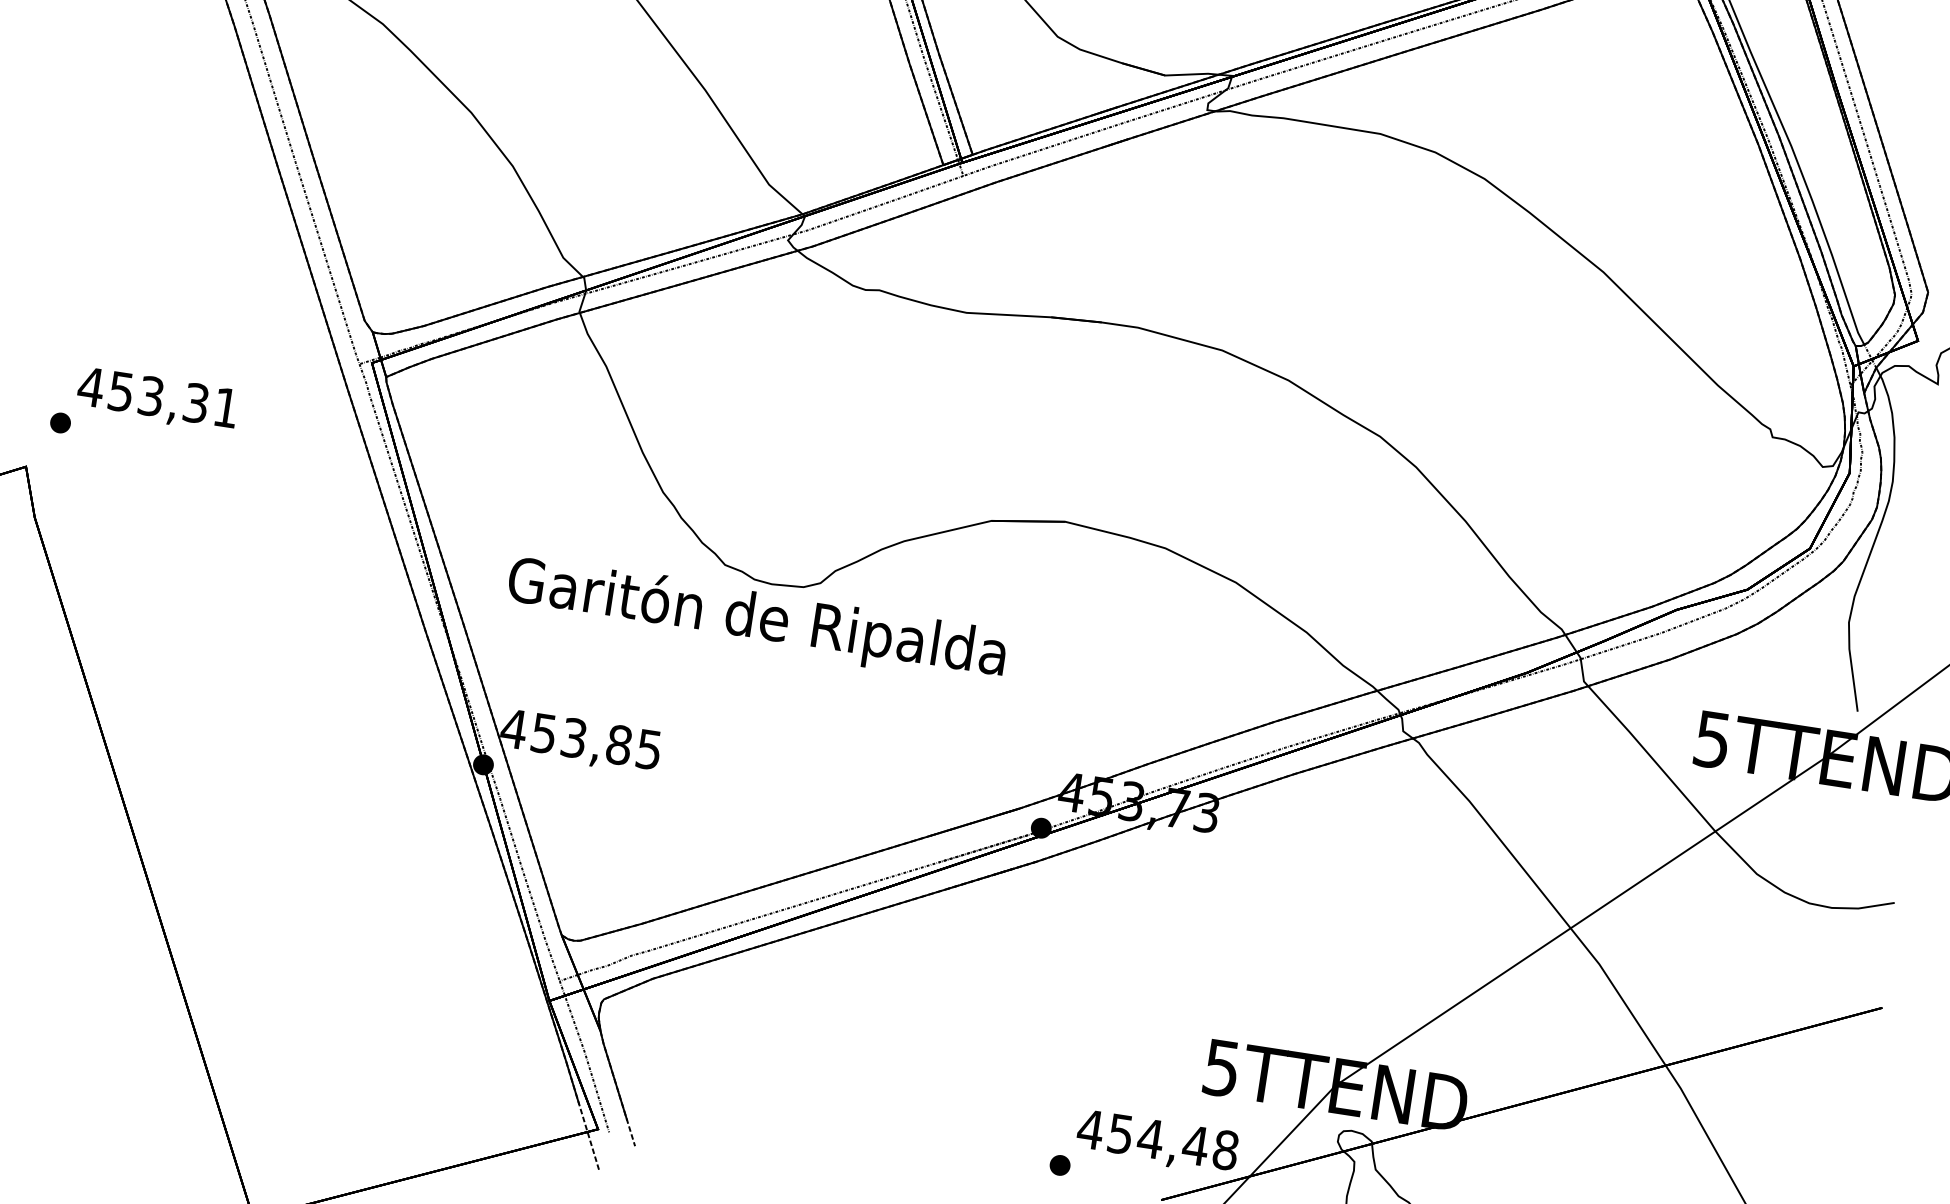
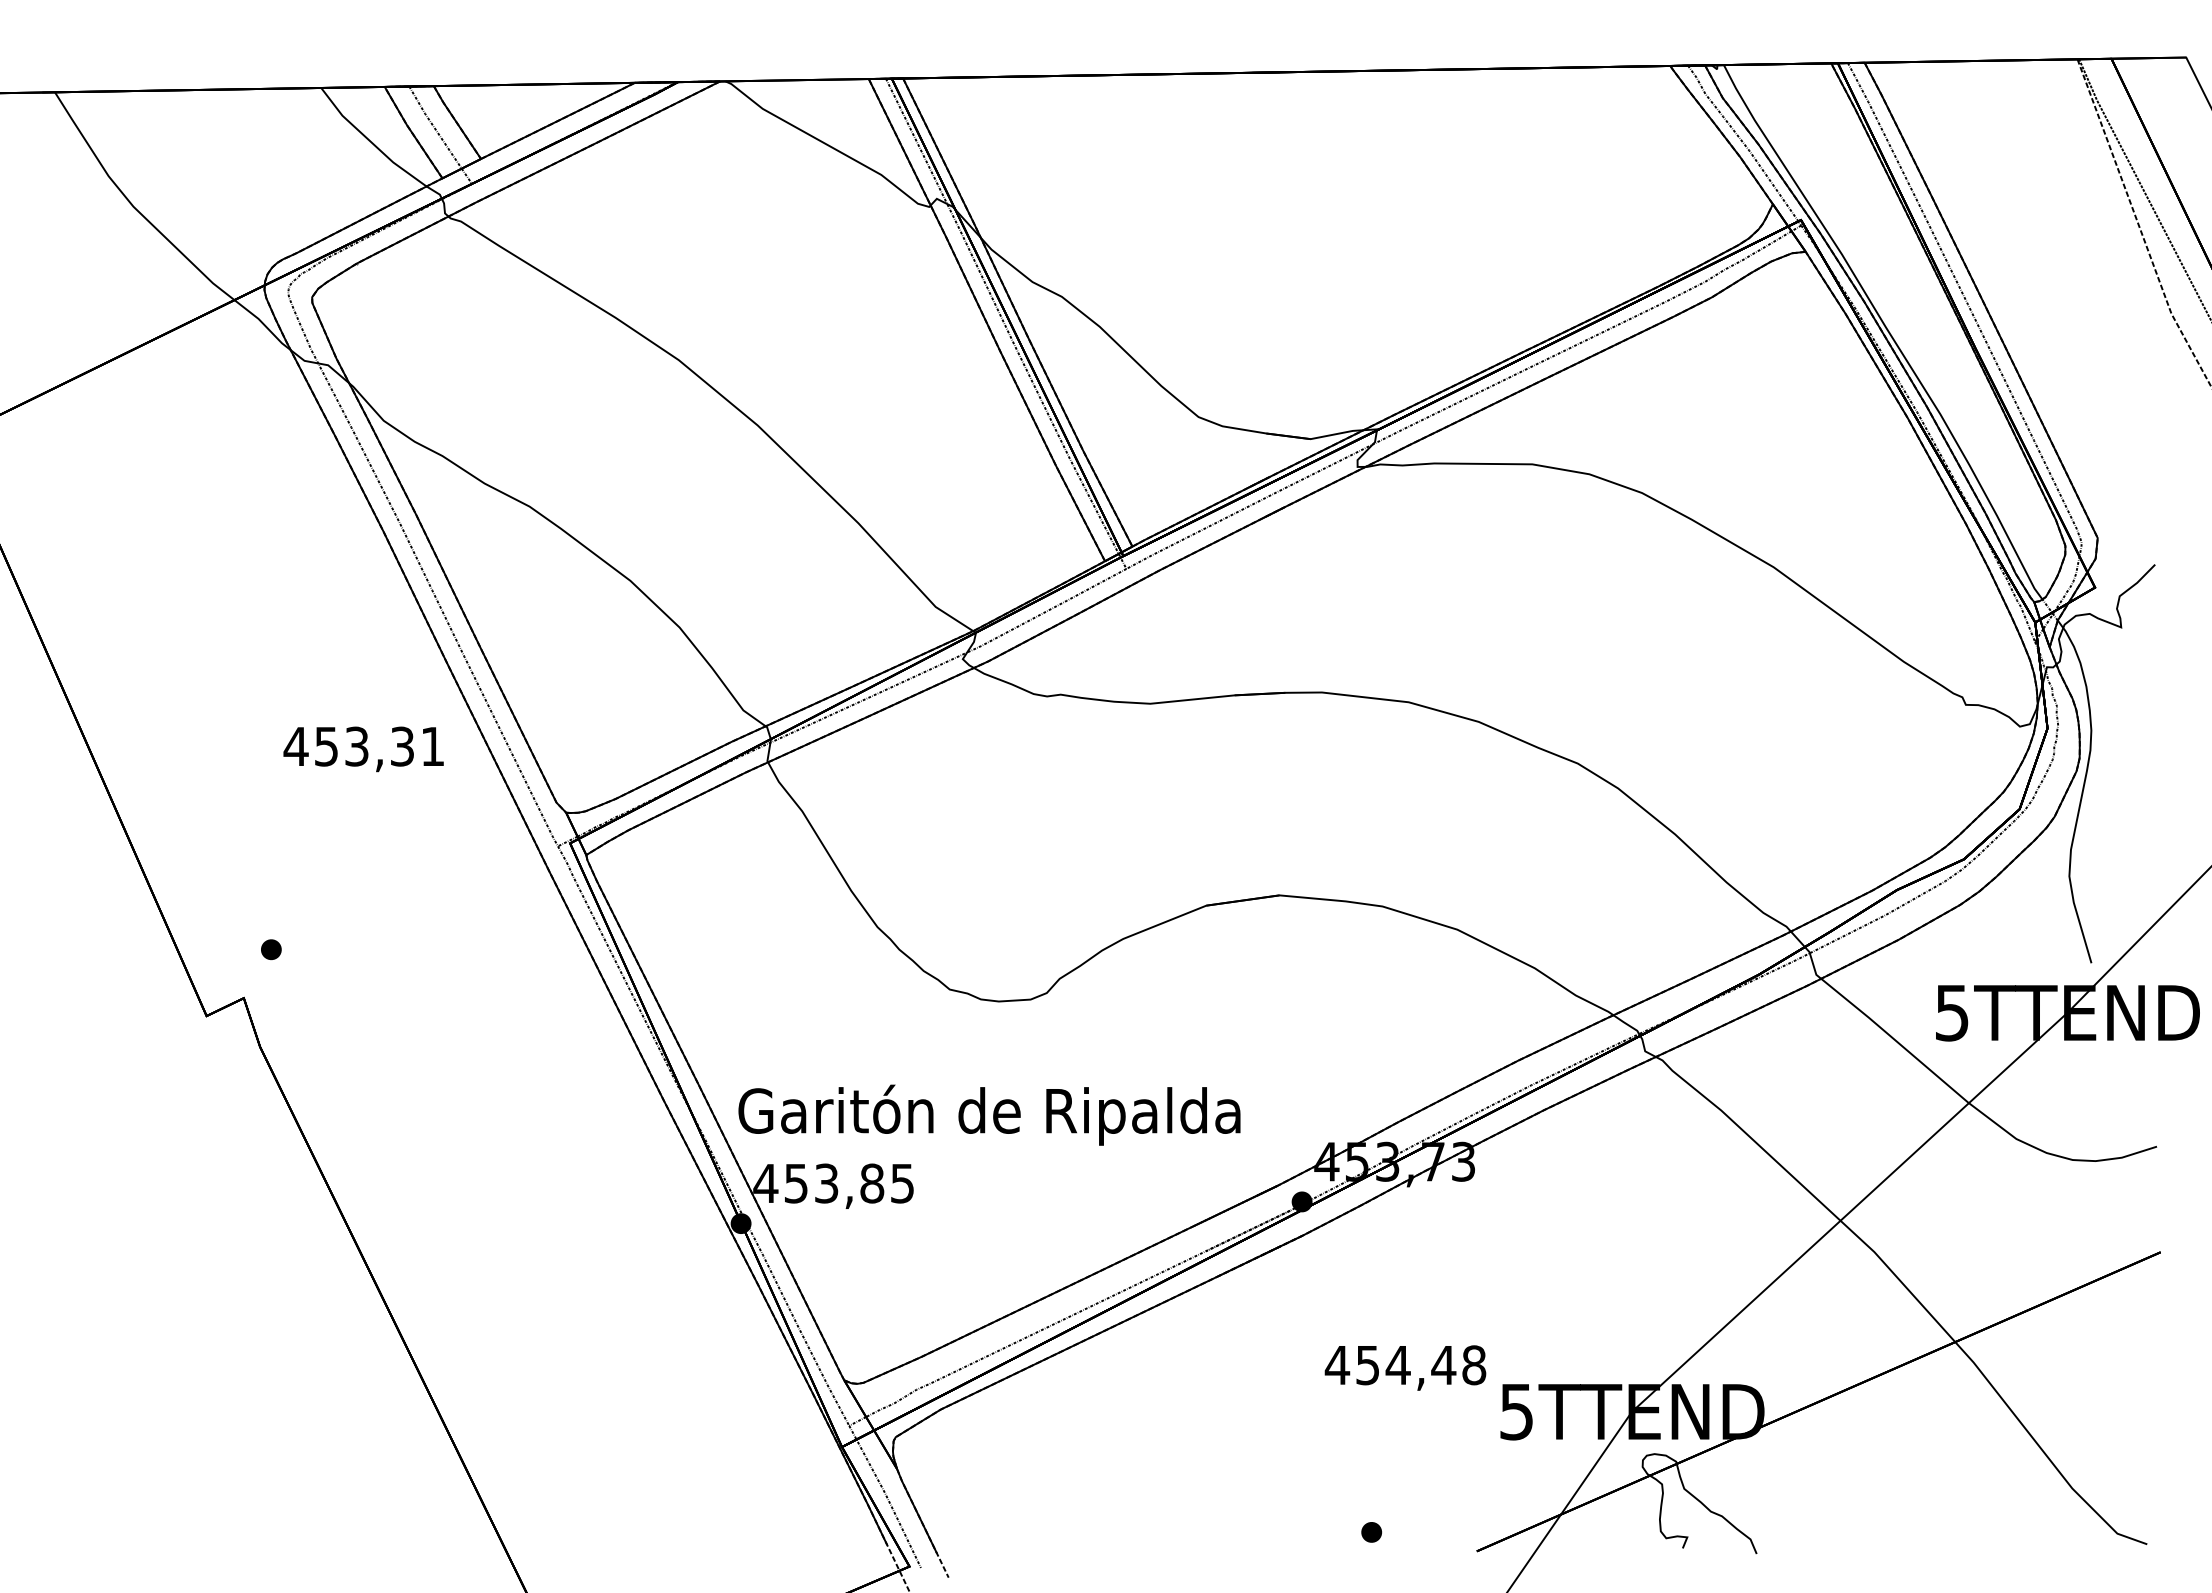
text: (157, 400) -> (363, 749), moved
text: (757, 619) -> (989, 1114), moved
text: (1157, 1142) -> (1405, 1367), moved

